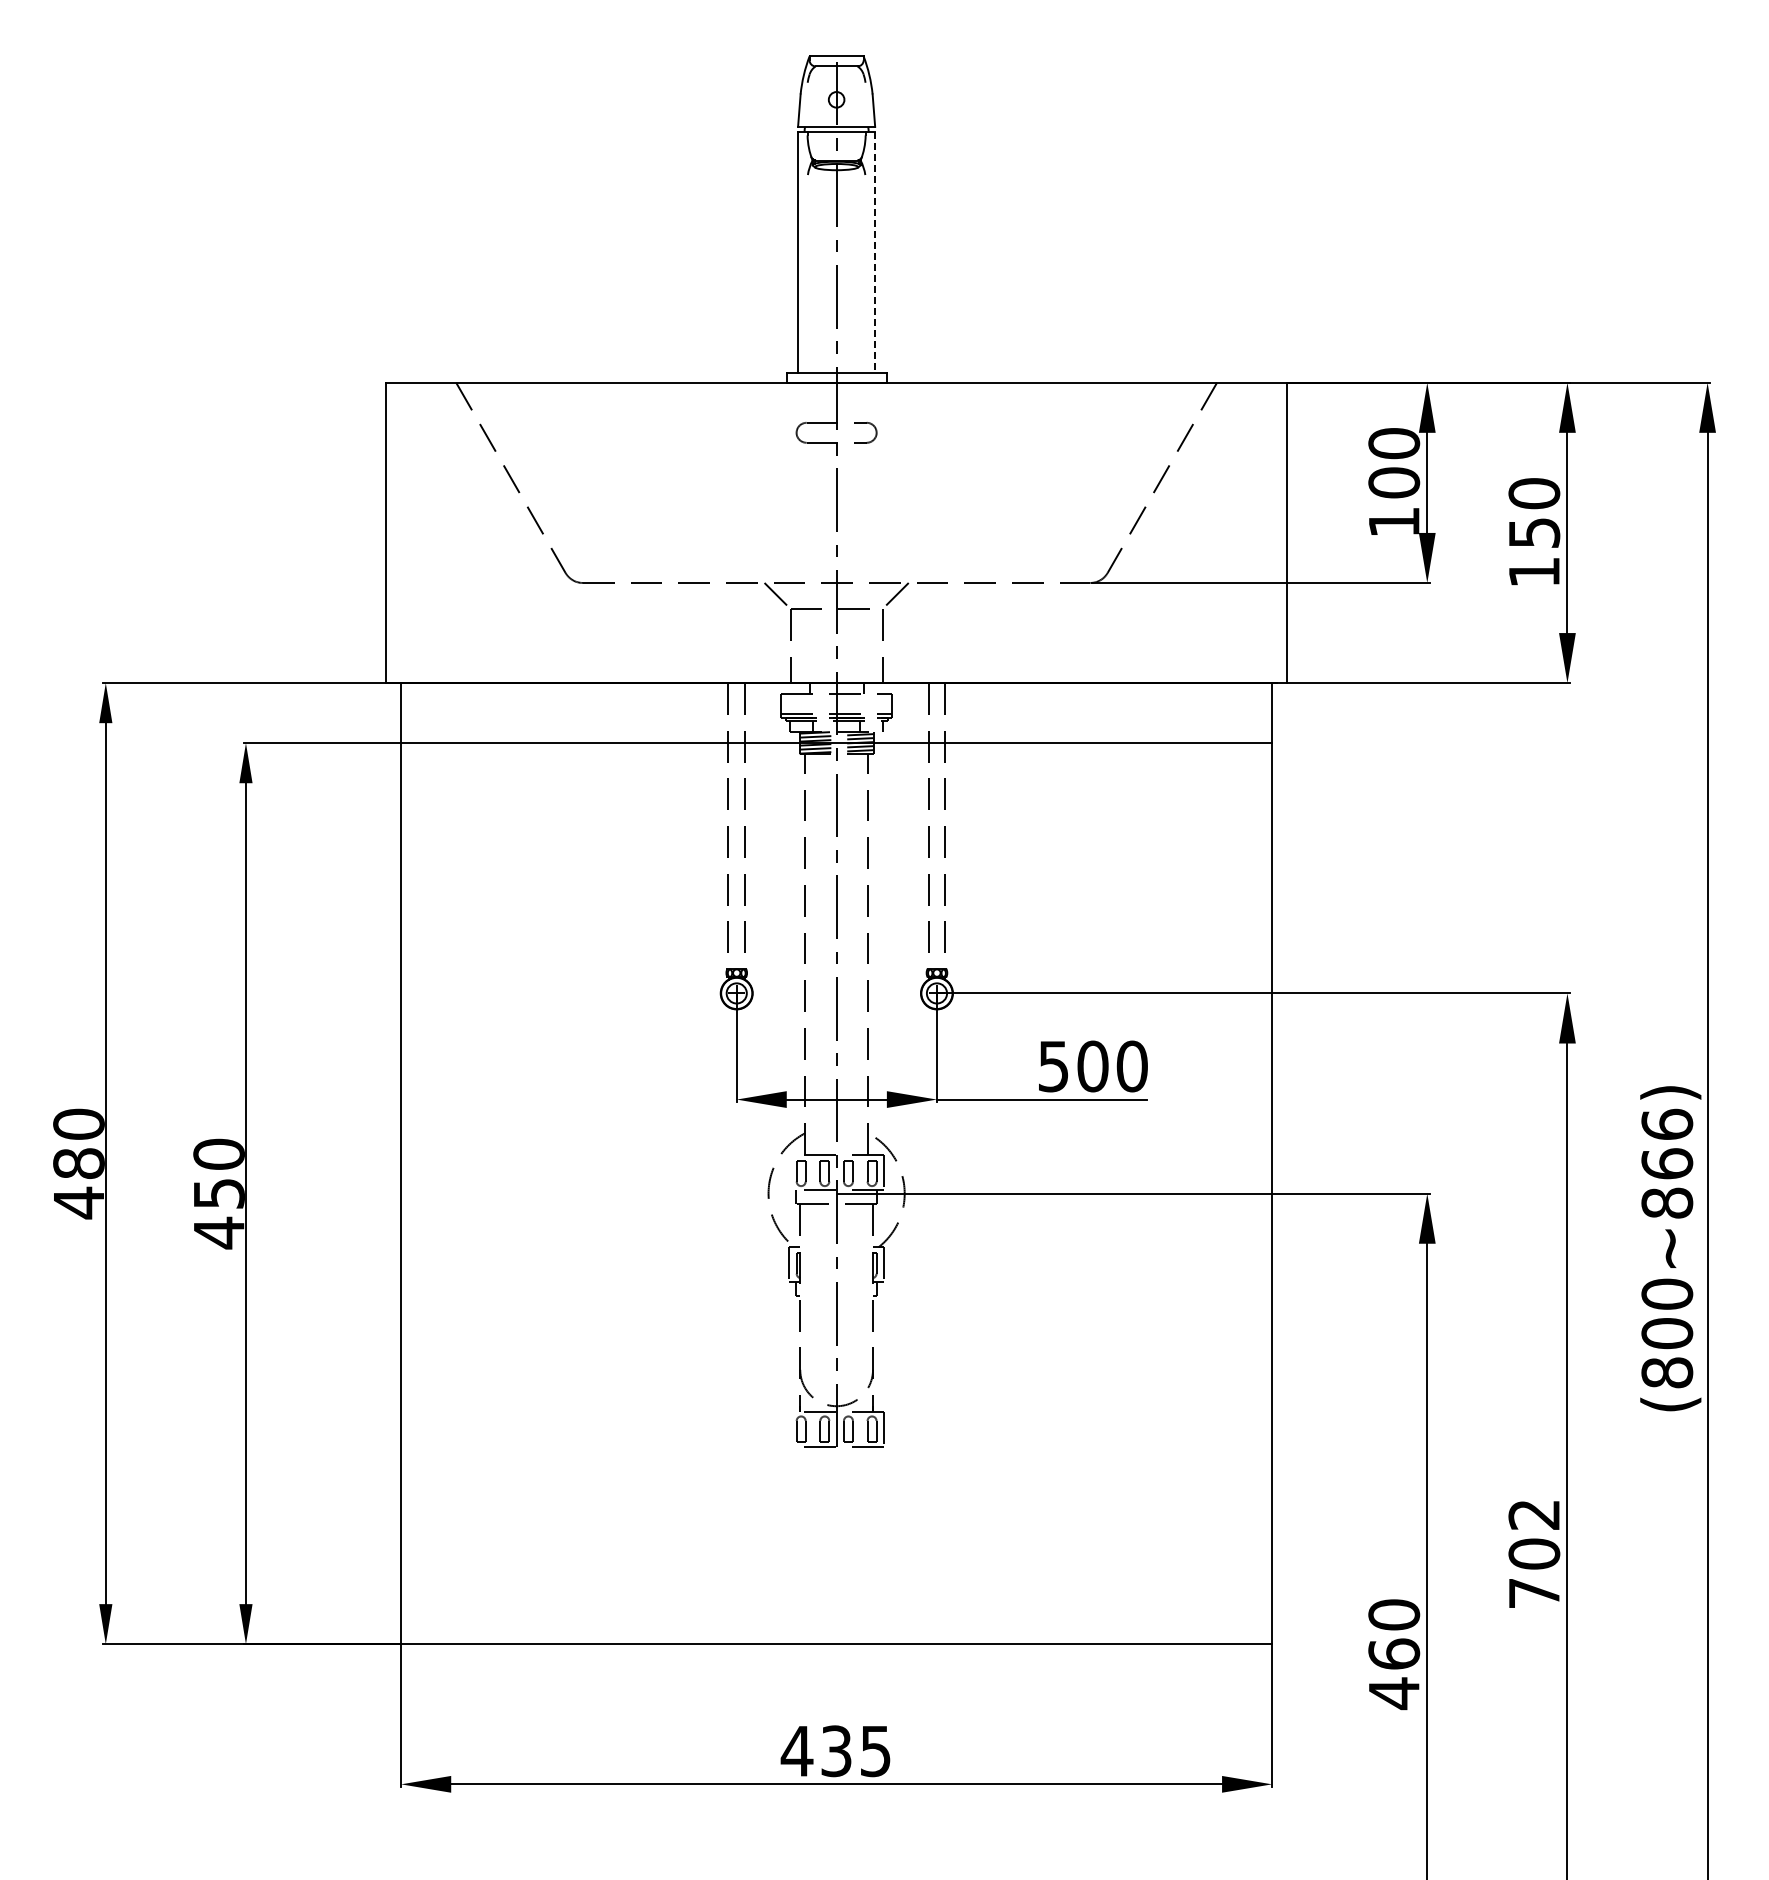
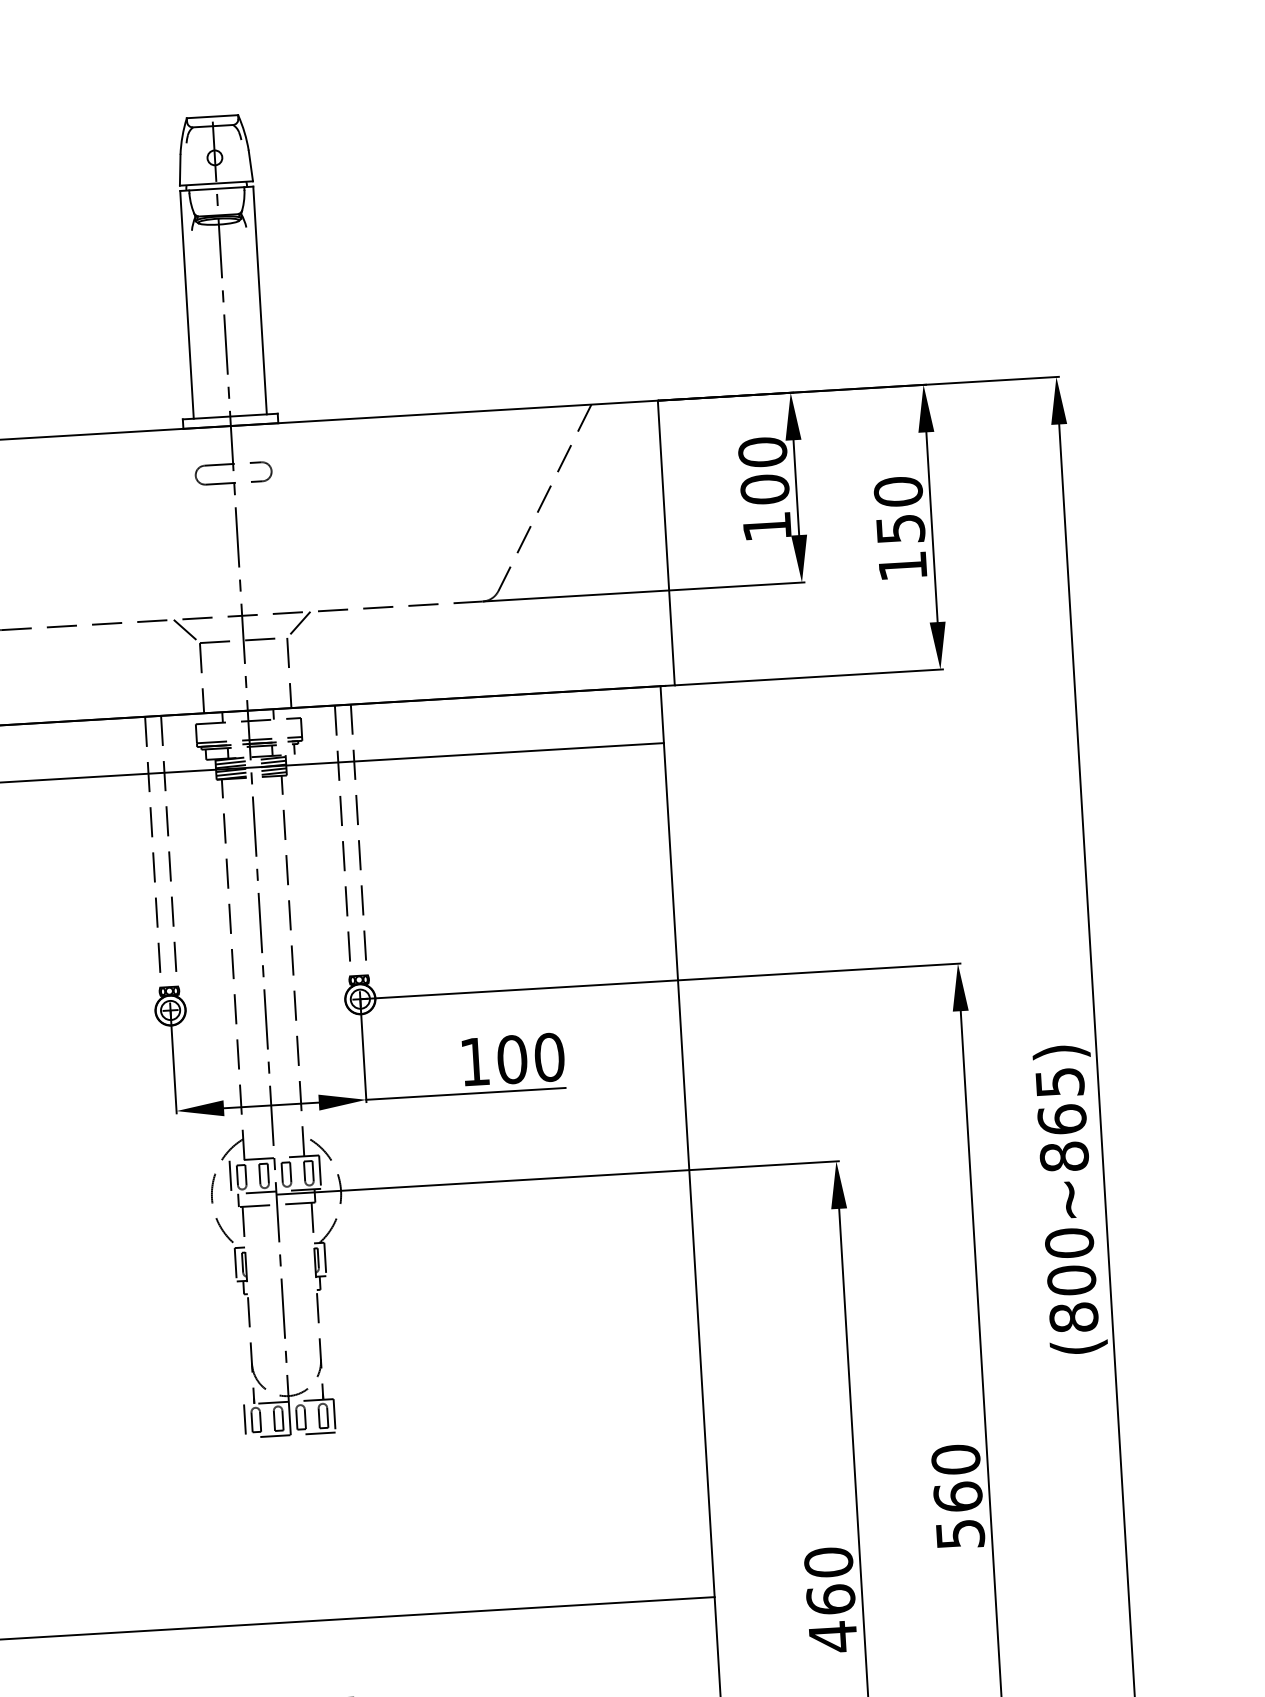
line: (875, 253) -> (260, 301), dashed -> solid
text: (1053, 1066) -> (474, 1061), 500 -> 100
text: (1667, 1123) -> (1060, 1081), (800~866) -> (800~865)
line: (789, 1172) -> (230, 1177), added
line: (789, 1429) -> (245, 1420), added
text: (1534, 1553) -> (958, 1496), 702 -> 560

